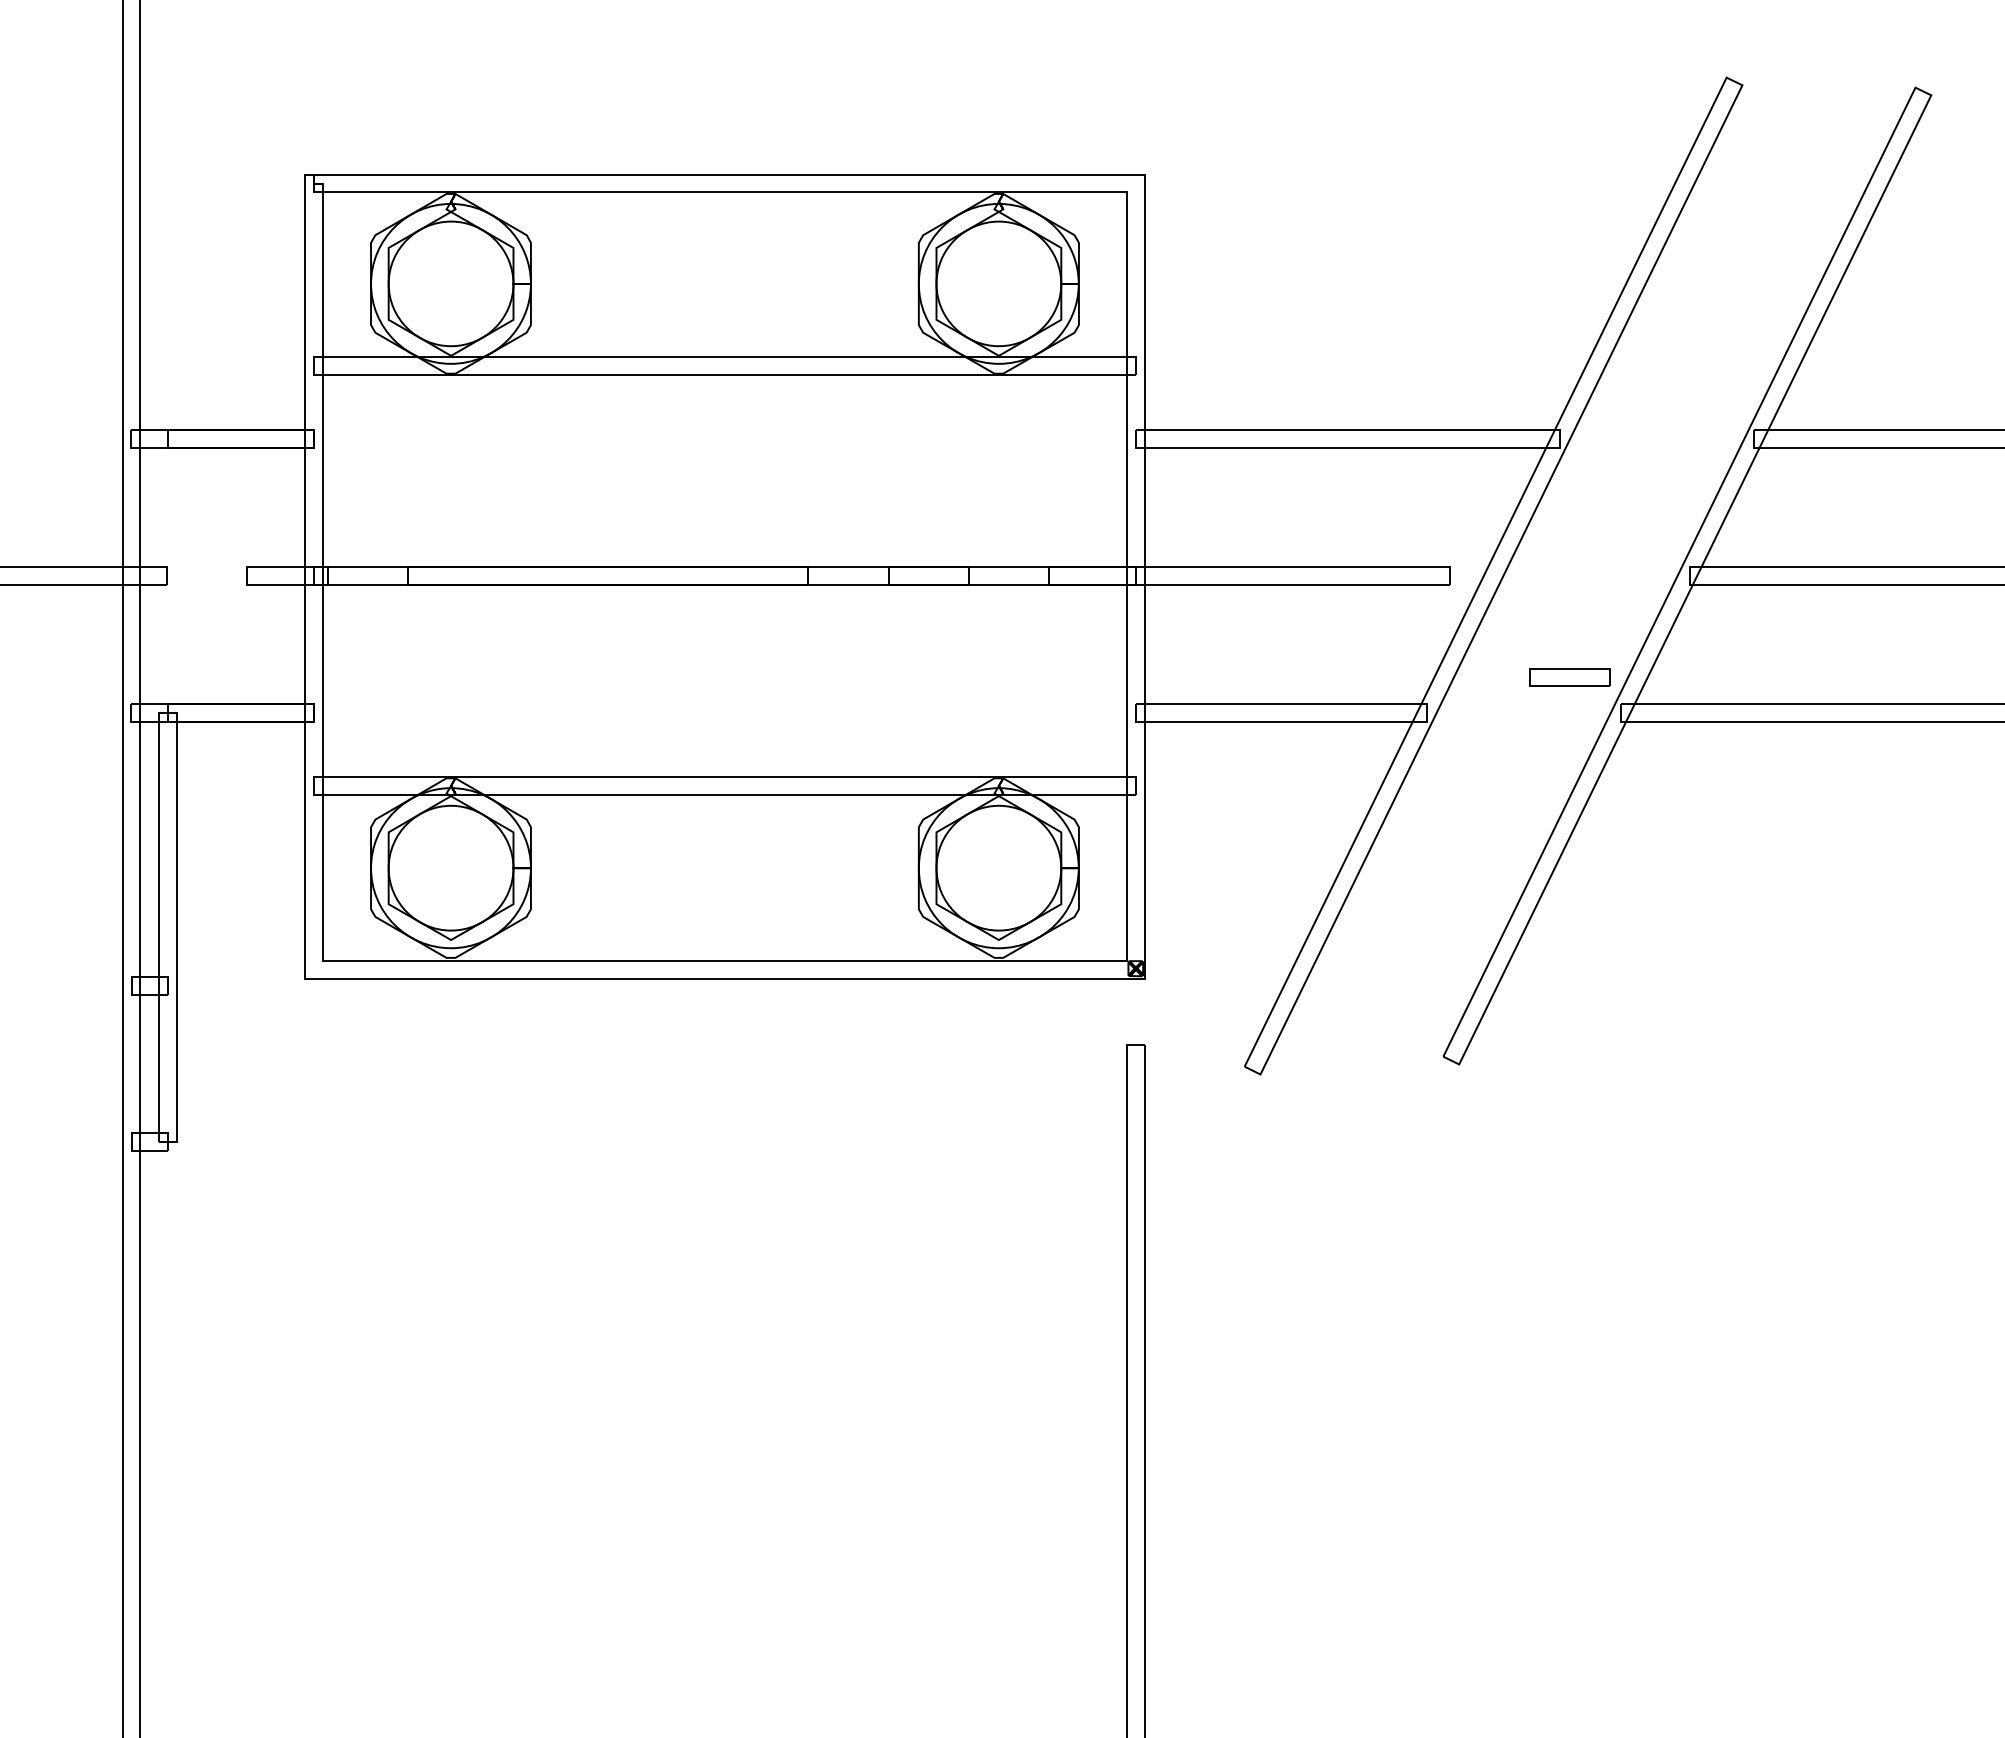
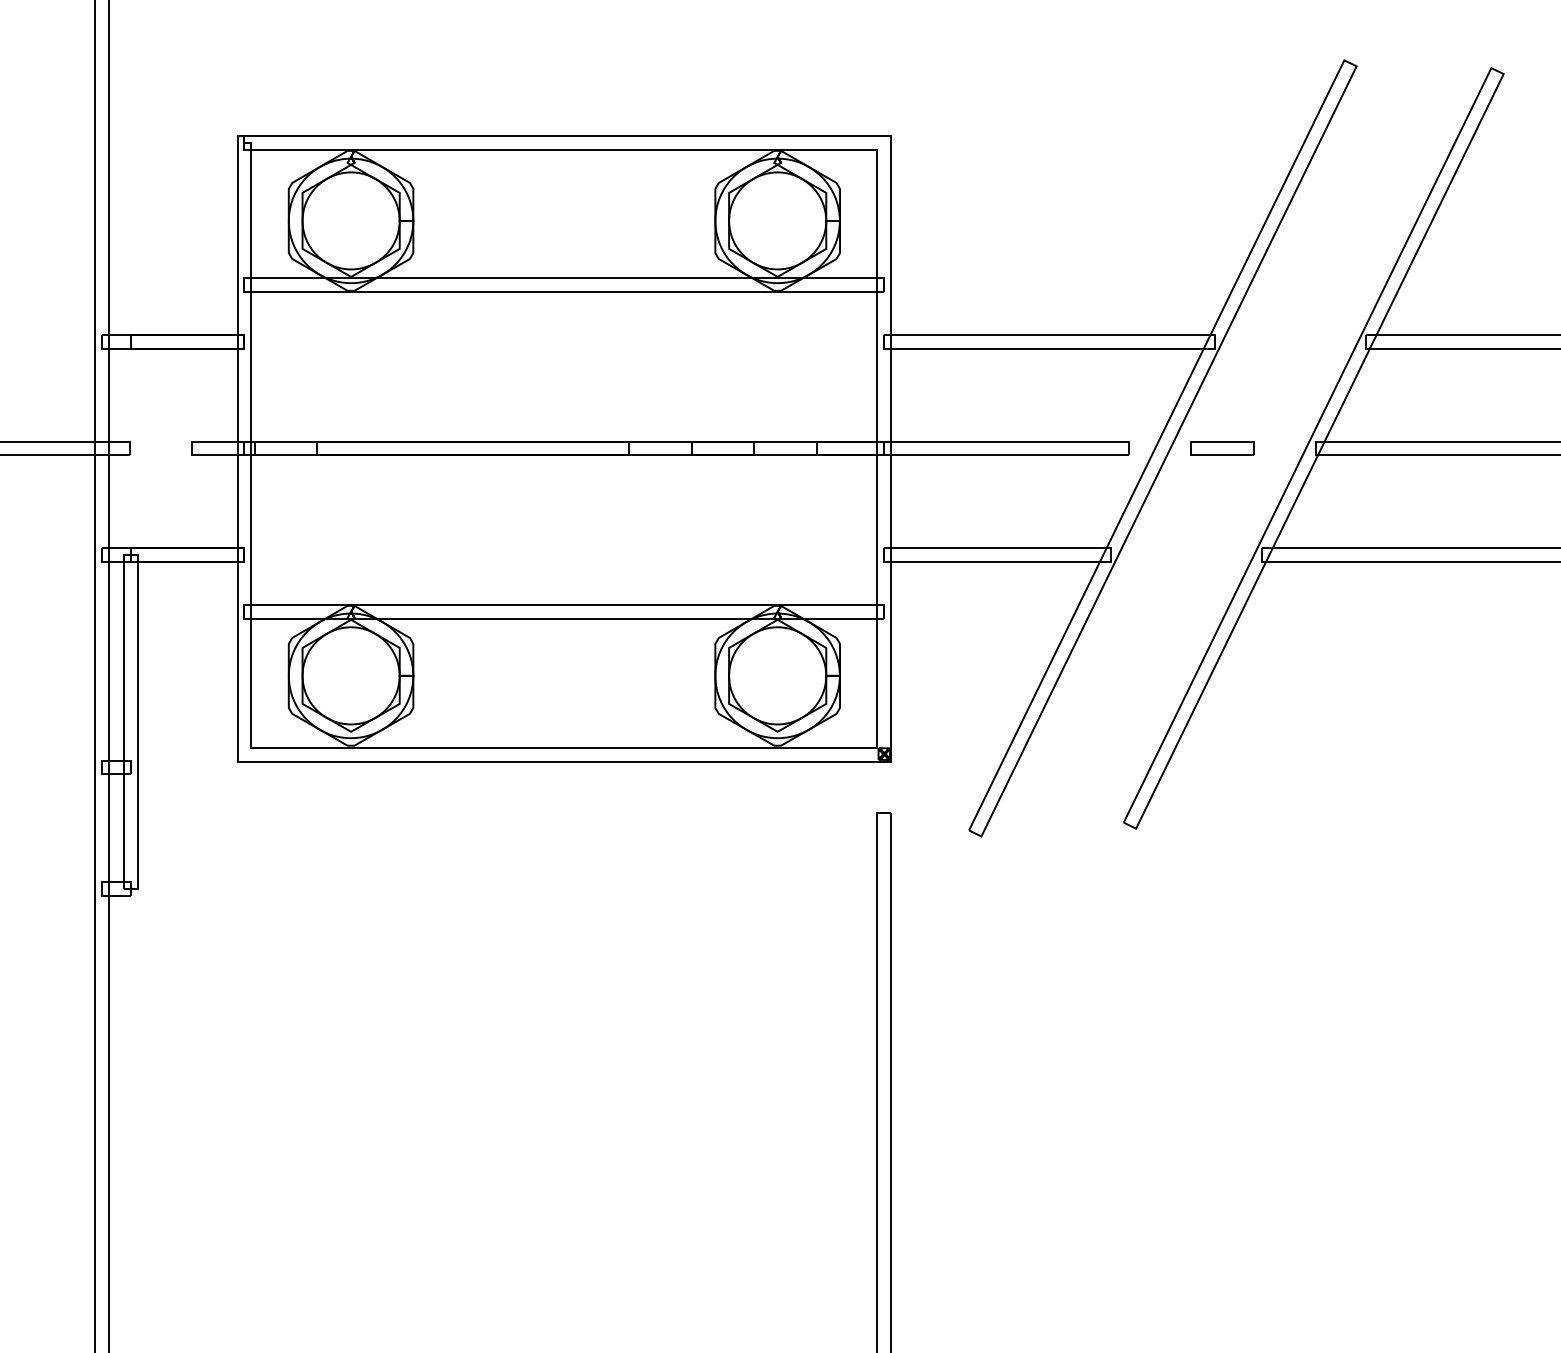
part: (1570, 677) -> (1222, 448), moved

